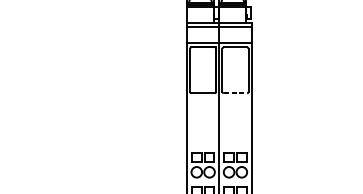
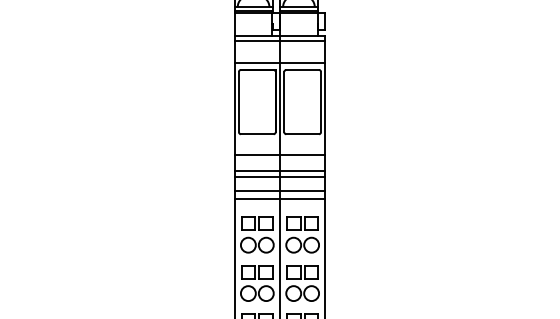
line: (236, 93) -> (303, 134), dashed -> solid
line: (218, 108) -> (279, 155), added
line: (218, 119) -> (279, 171), added
line: (218, 123) -> (279, 176), added
line: (218, 134) -> (279, 191), added
line: (218, 139) -> (279, 199), added

